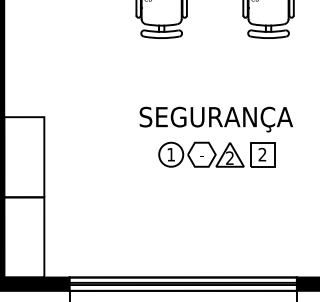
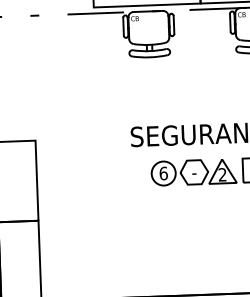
text: (171, 154) -> (164, 173), 1 -> 6

